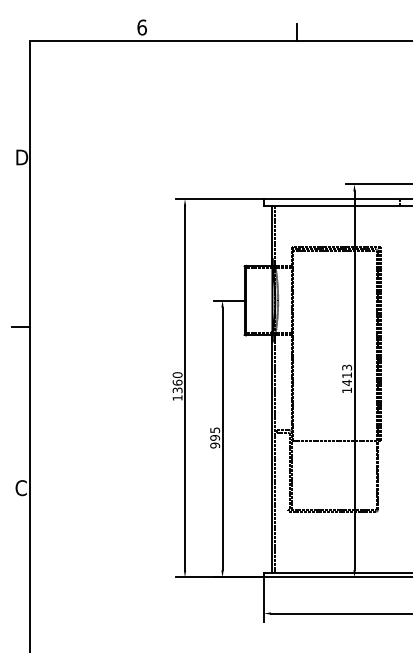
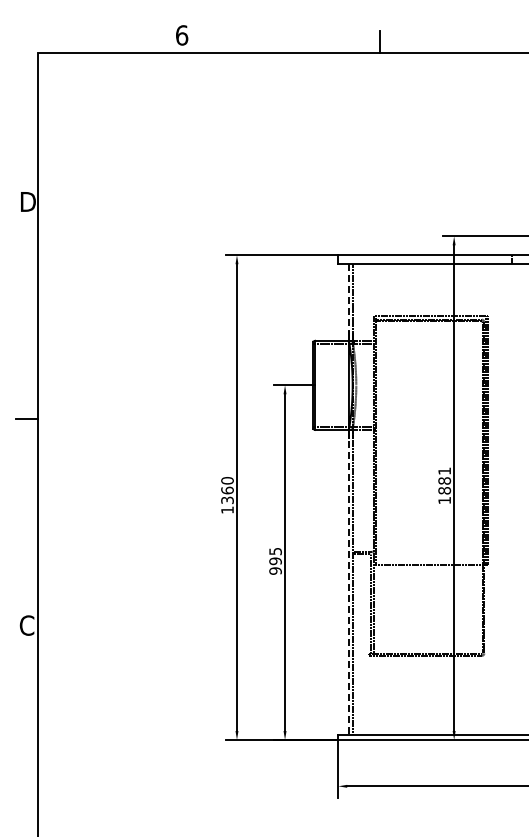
line: (272, 236) -> (348, 303), solid -> dashed
text: (346, 374) -> (444, 480), 1413 -> 1881
line: (272, 454) -> (348, 582), solid -> dashed

